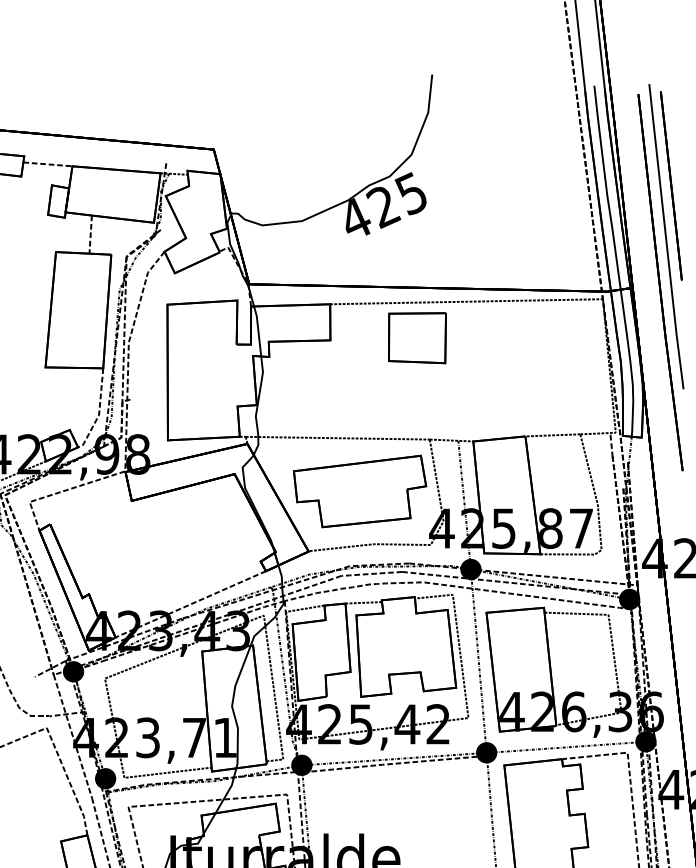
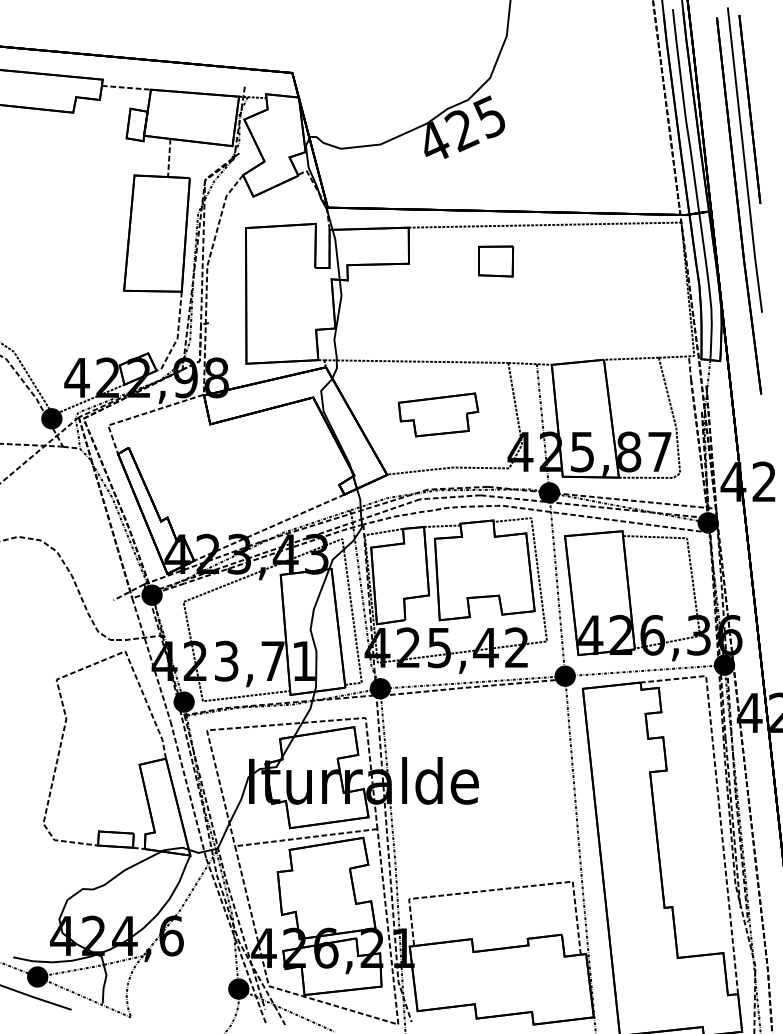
part: (416, 338) -> (495, 261), size x0.6
part: (359, 491) -> (438, 414), size x0.6

